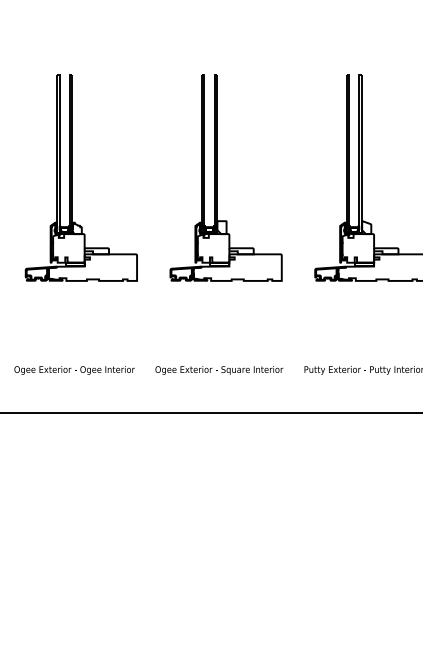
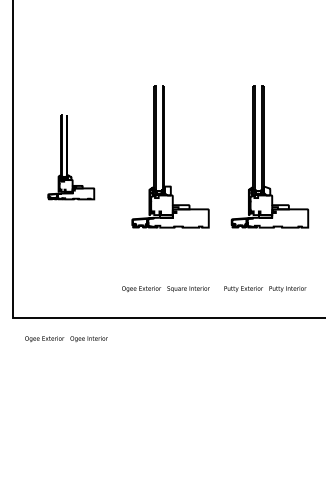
part: (81, 177) -> (71, 156), size x0.6
text: (74, 369) -> (66, 338), moved

